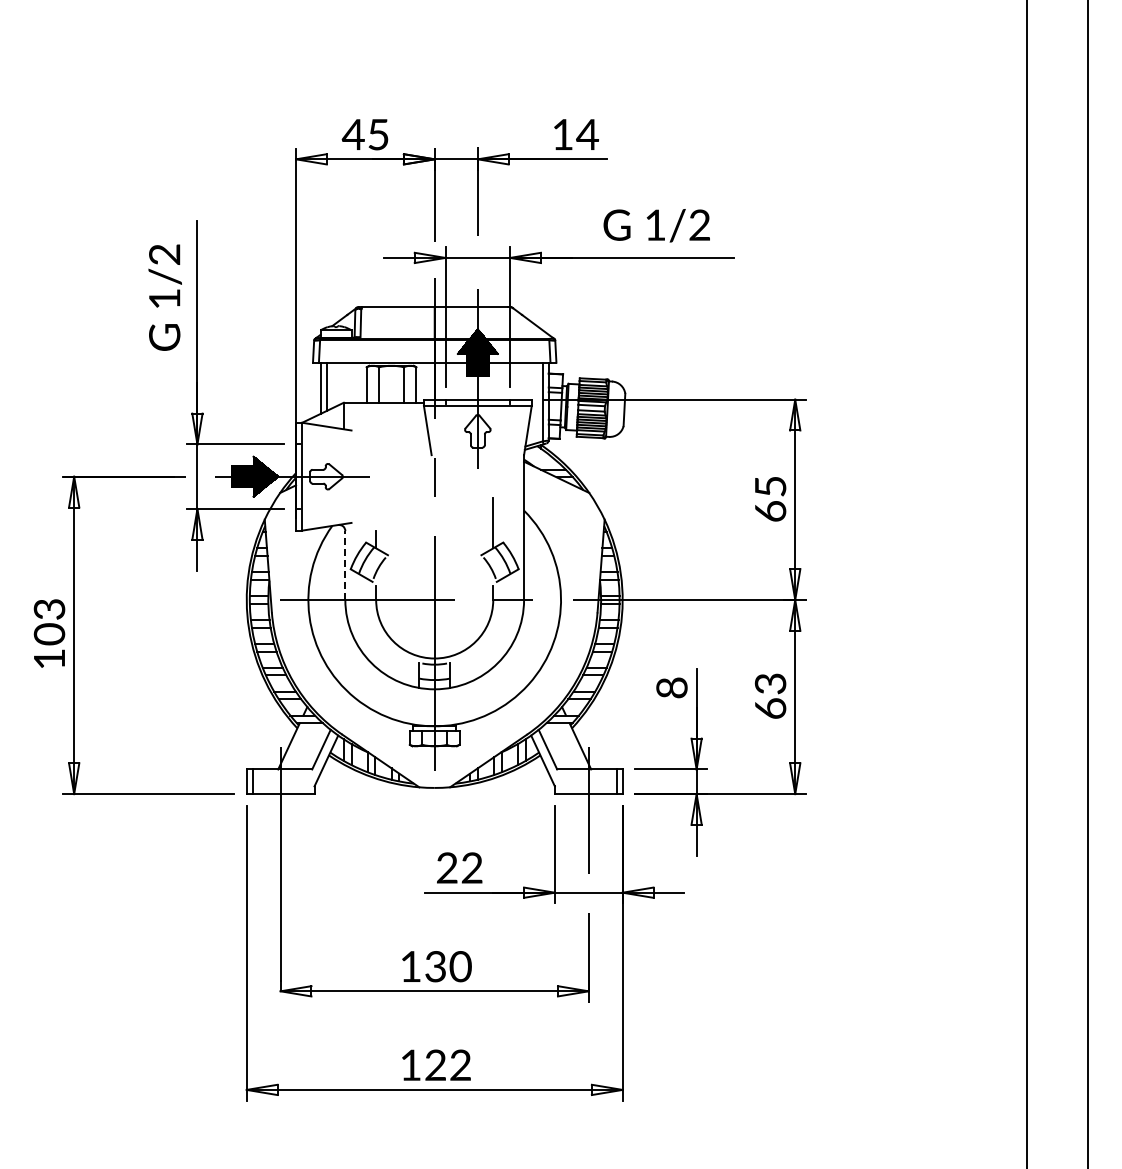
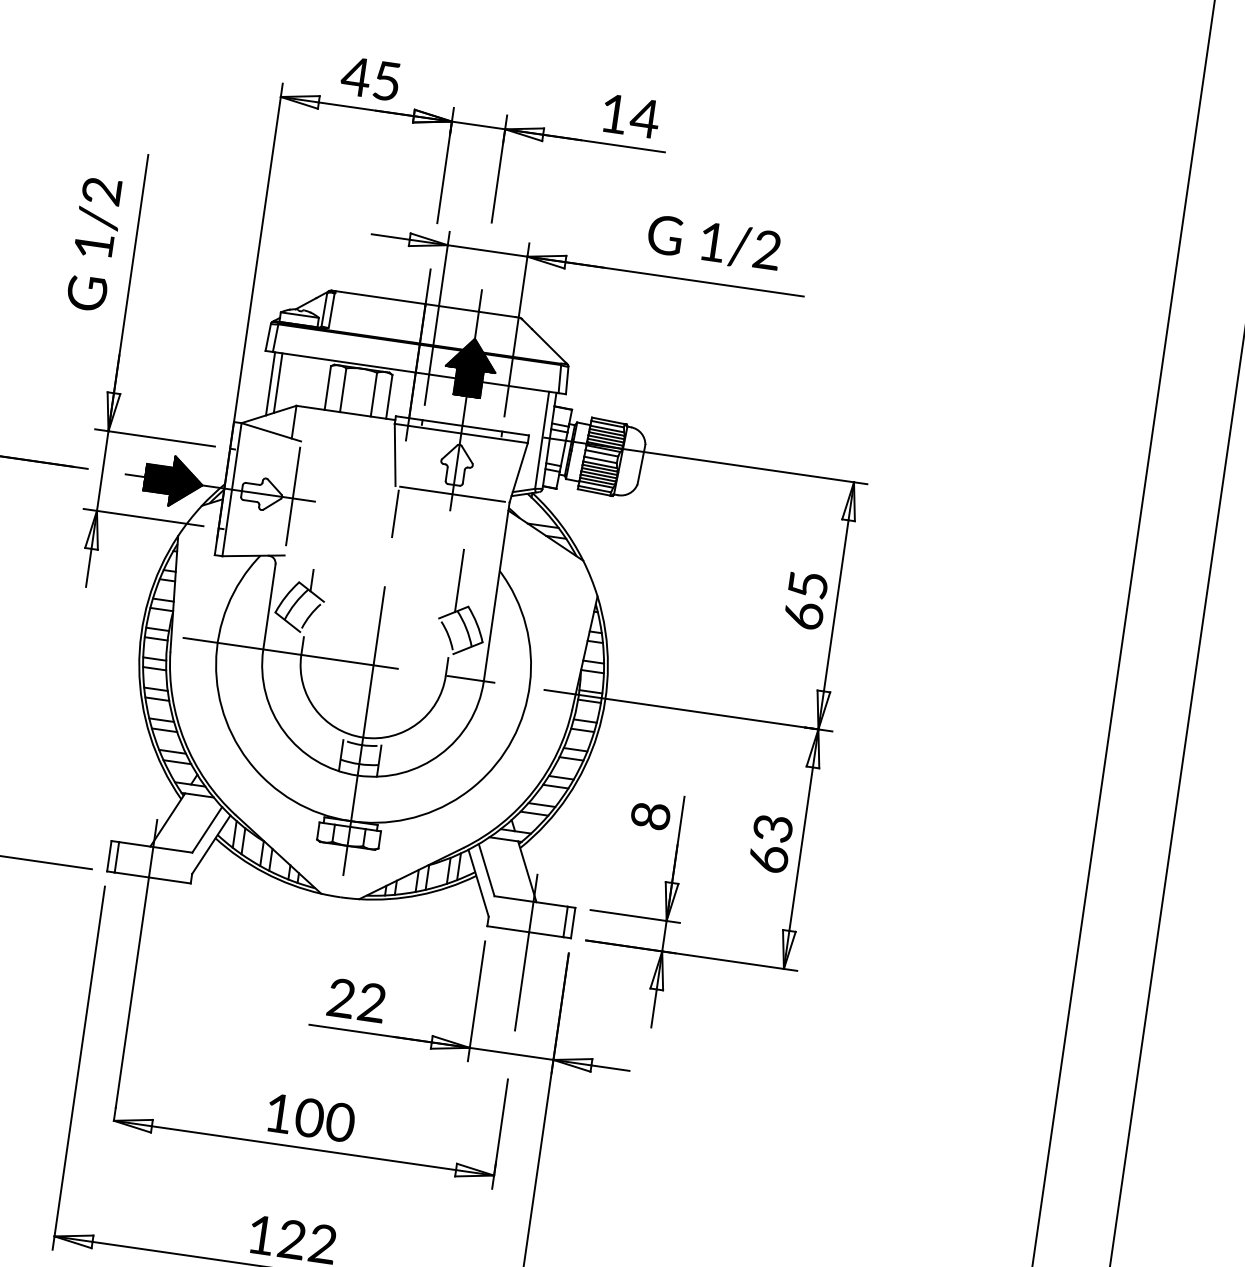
line: (477, 455) -> (452, 494), added
line: (351, 474) -> (293, 495), added
line: (345, 565) -> (269, 606), dashed -> solid
text: (435, 966) -> (309, 1117), 130 -> 100

